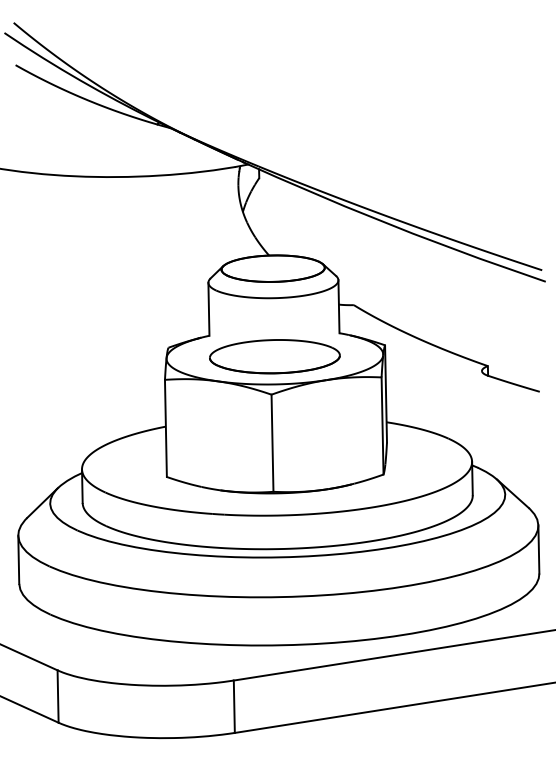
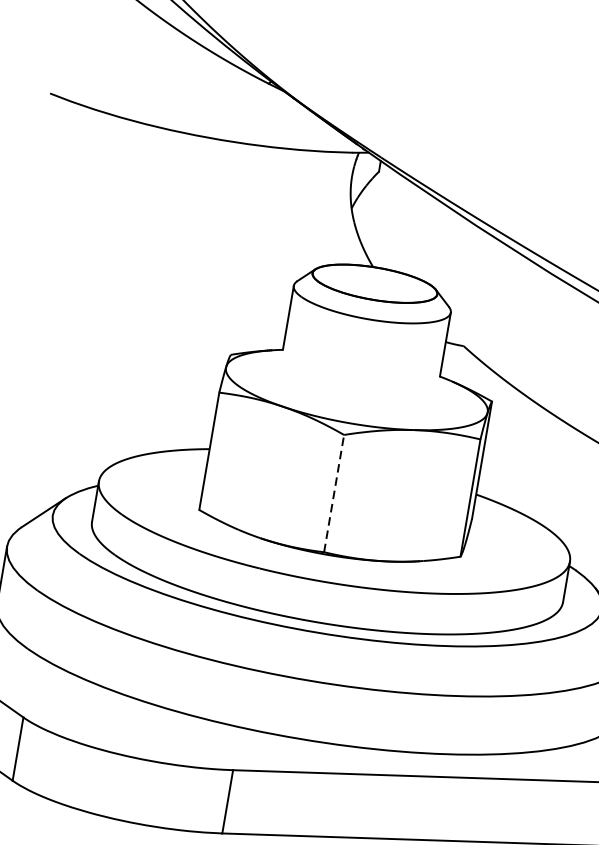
part: (274, 356) -> (356, 389), removed
line: (272, 443) -> (334, 493), solid -> dashed

